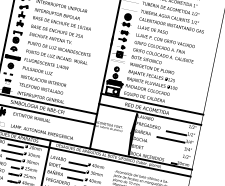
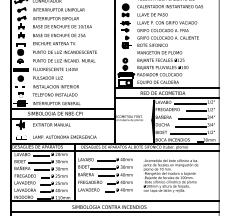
line: (172, 124) -> (190, 103), added
line: (167, 146) -> (190, 126), added
line: (164, 153) -> (188, 133), added

